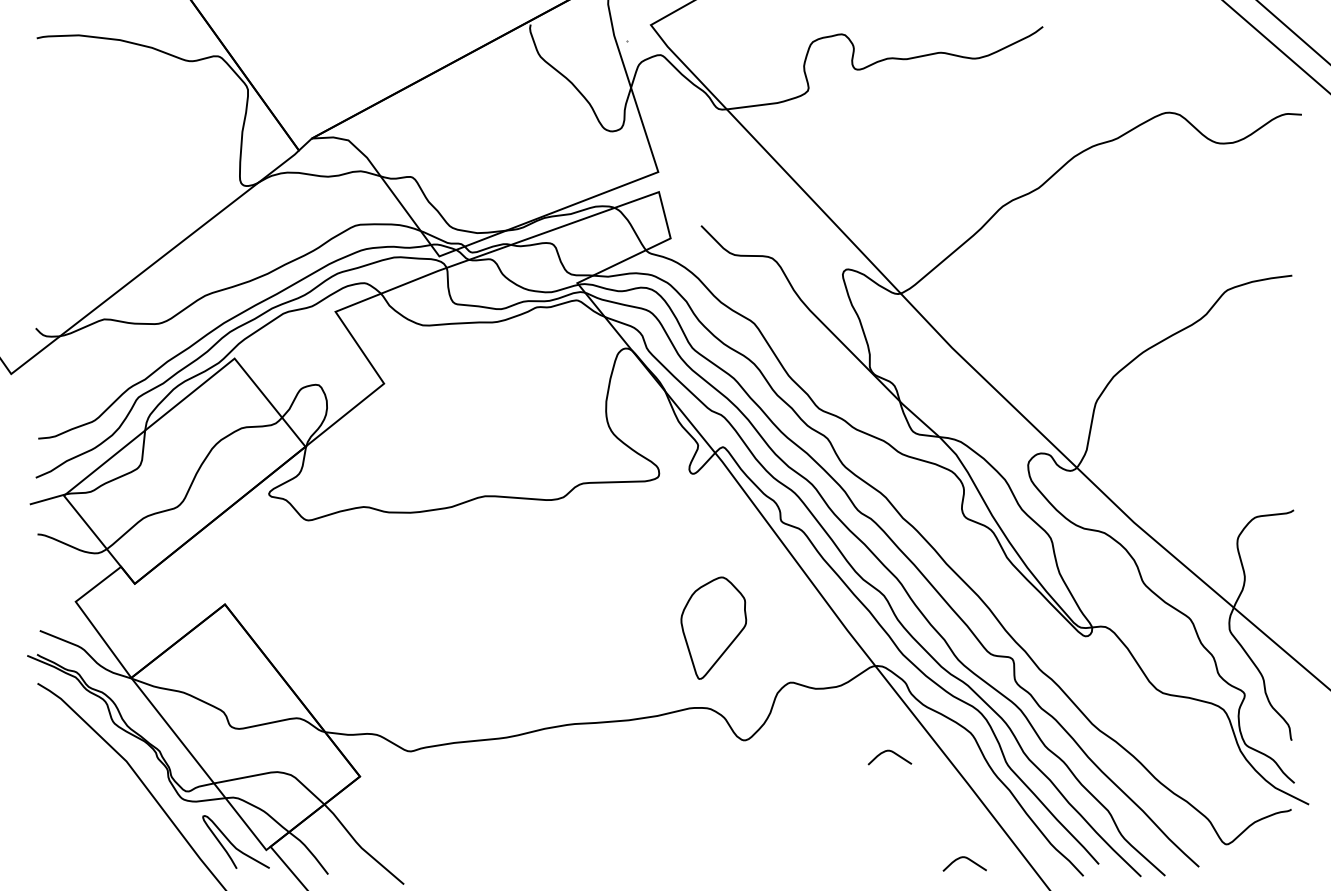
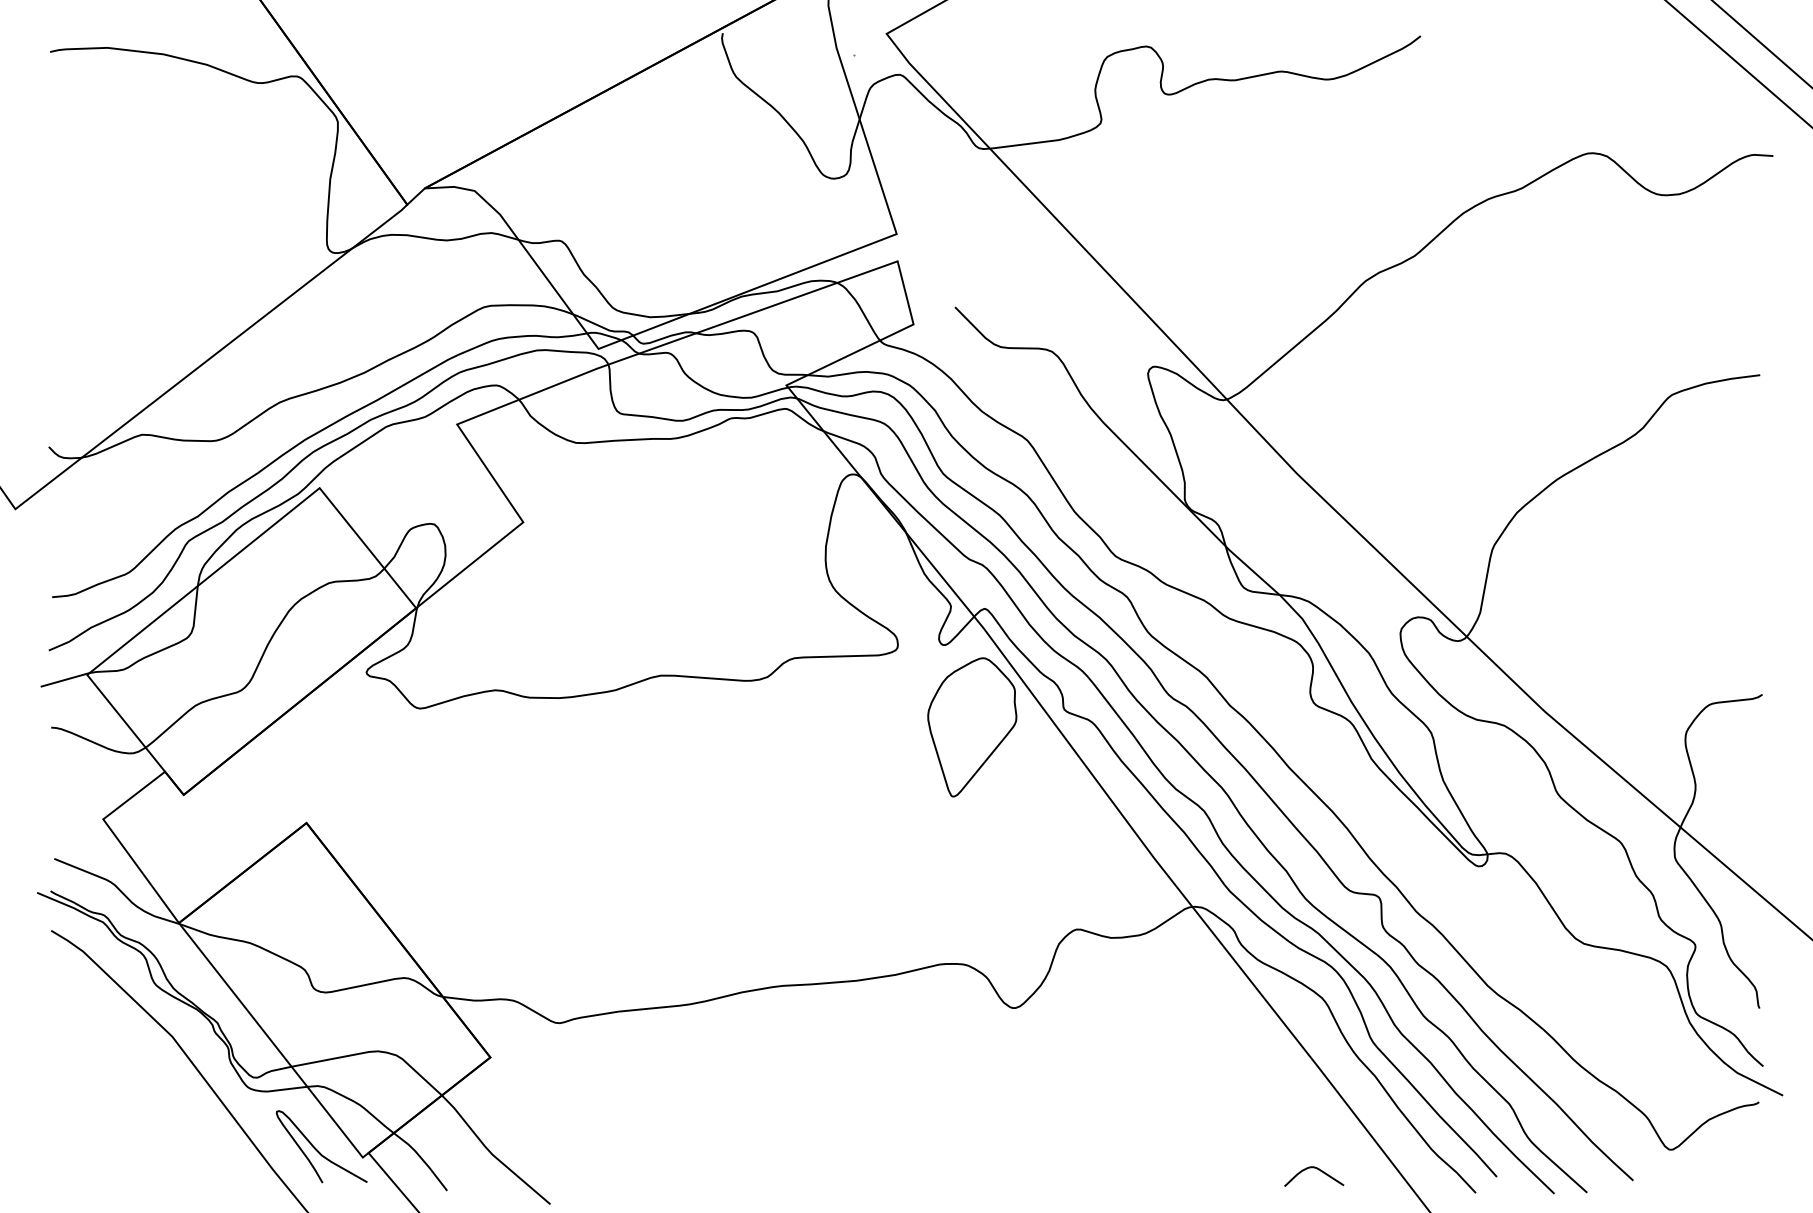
part: (713, 628) -> (972, 727), moved
curve: (893, 753) -> (1216, 1025), removed

